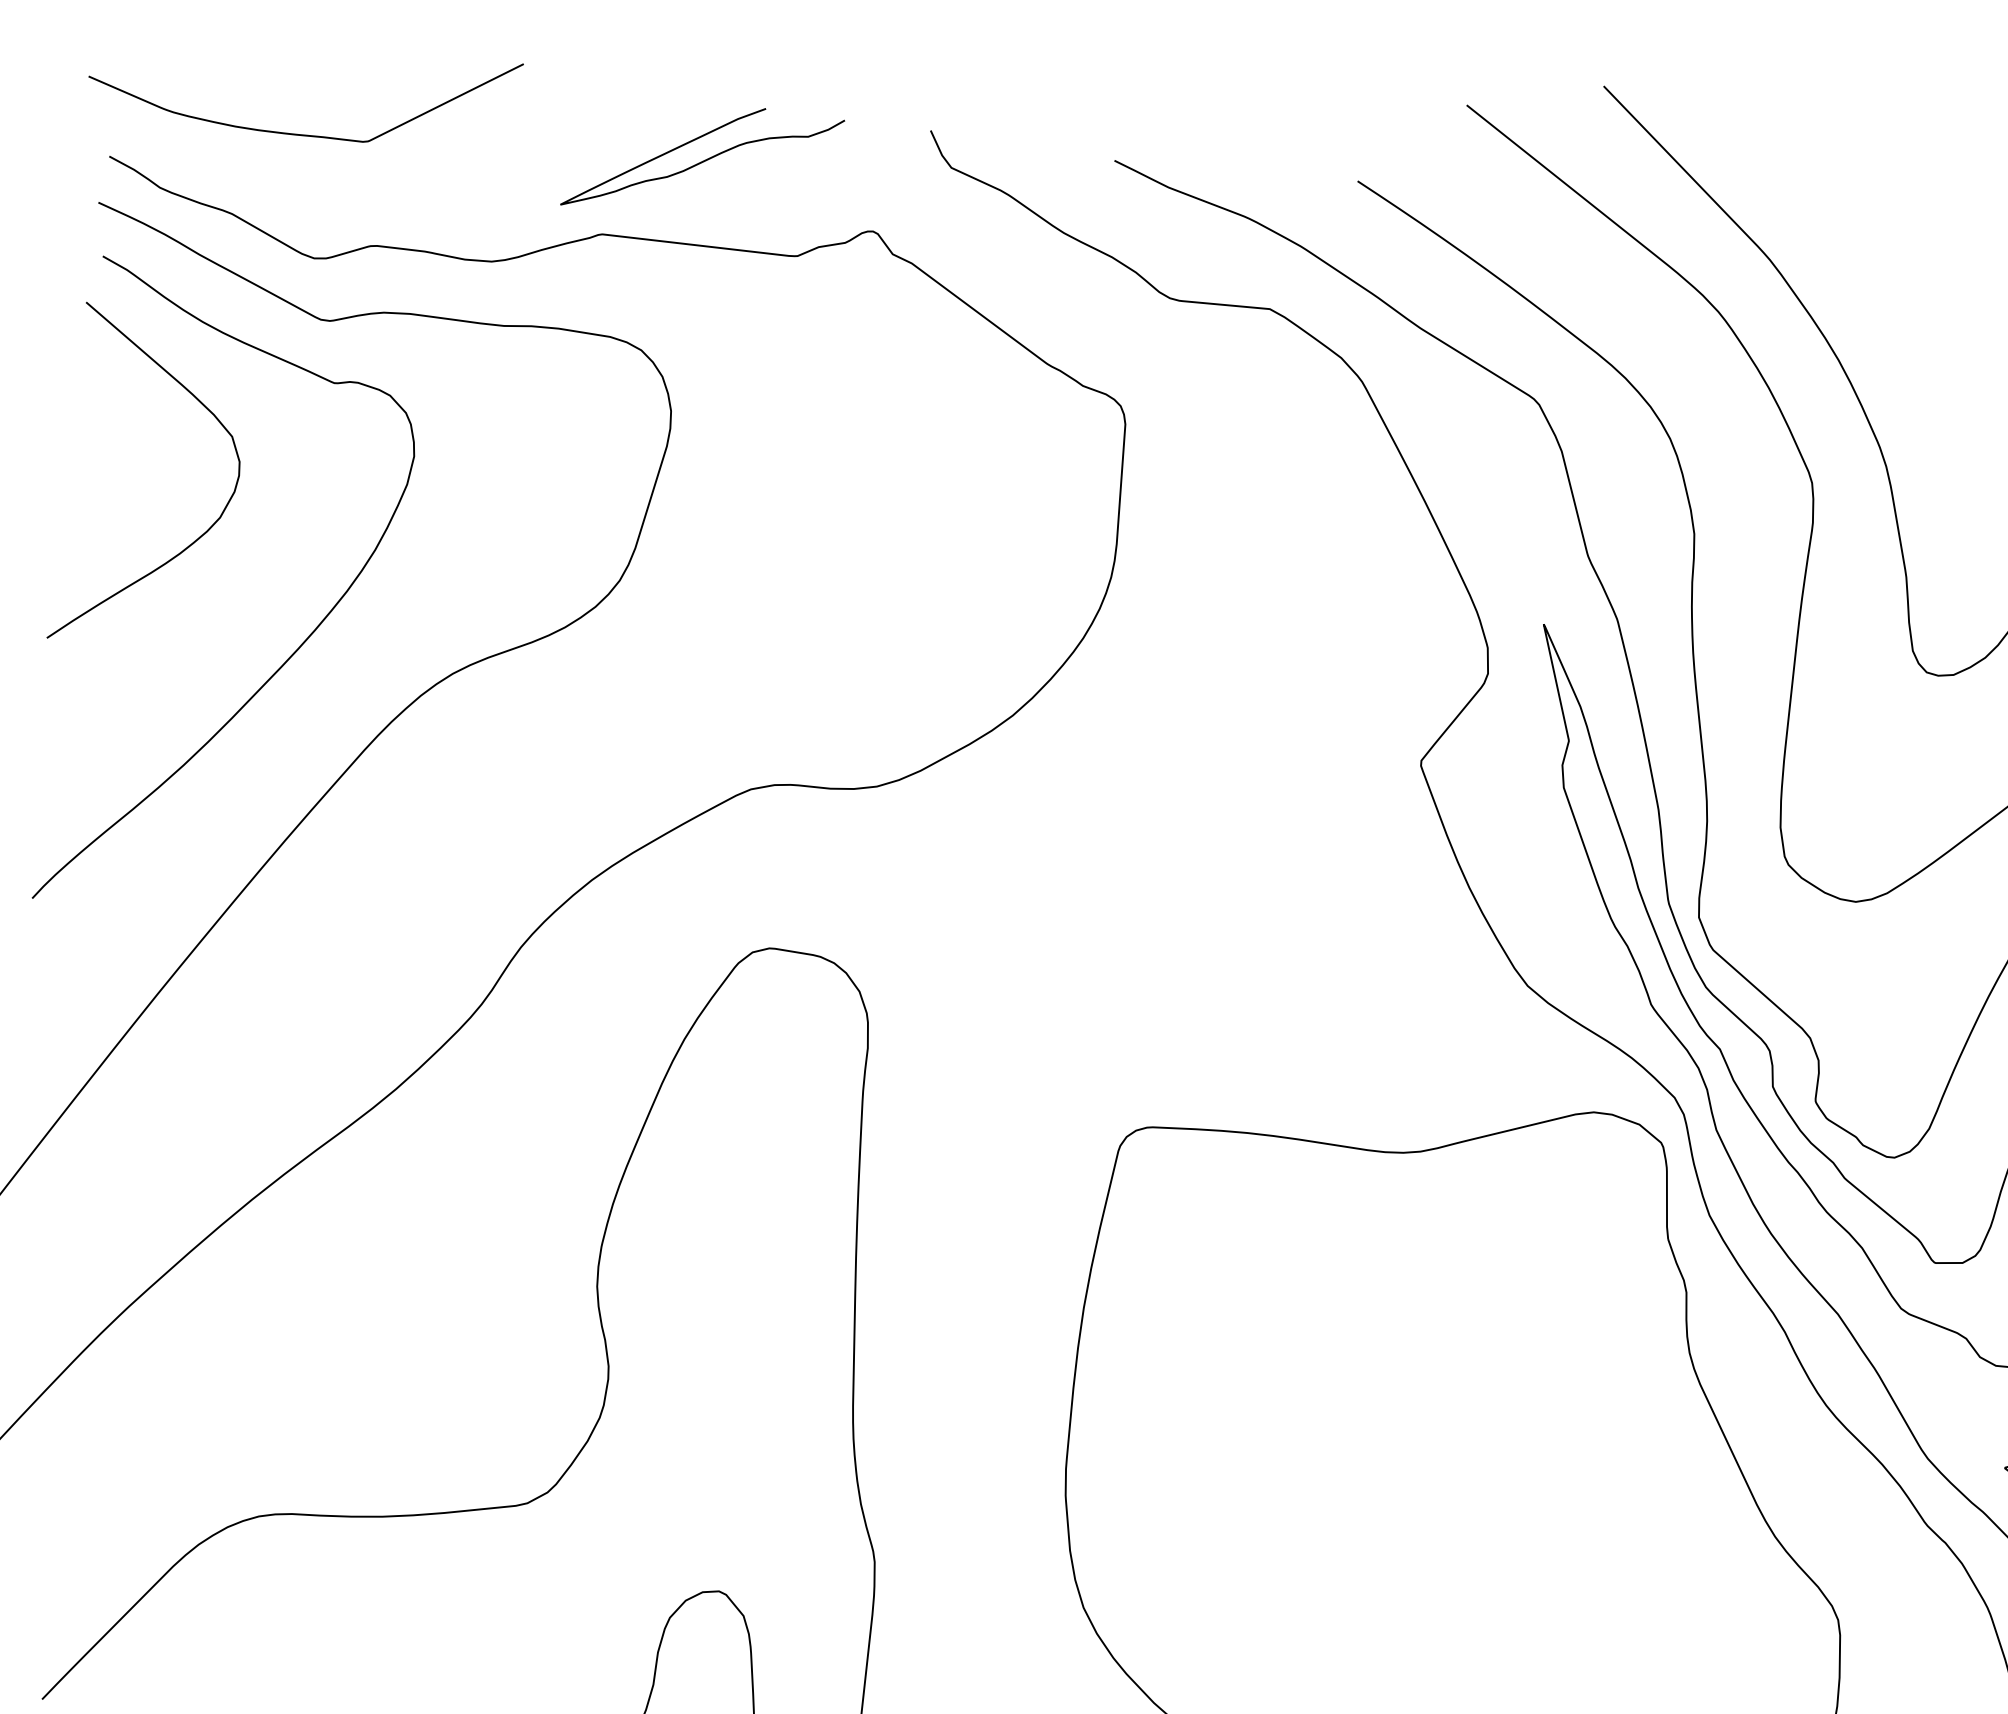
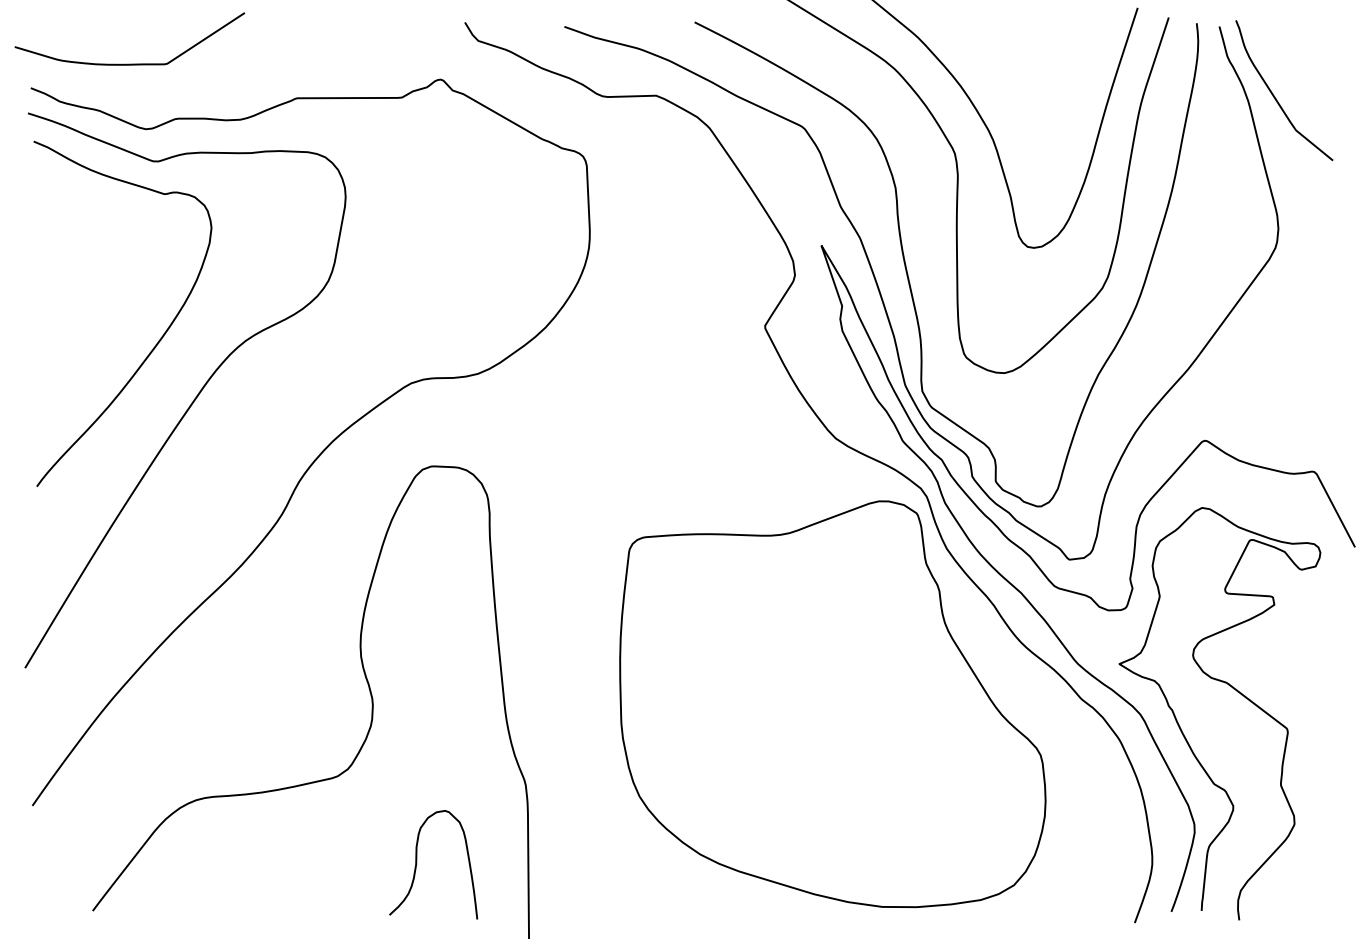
curve: (702, 159) -> (345, 52), removed
curve: (197, 537) -> (101, 284), removed

